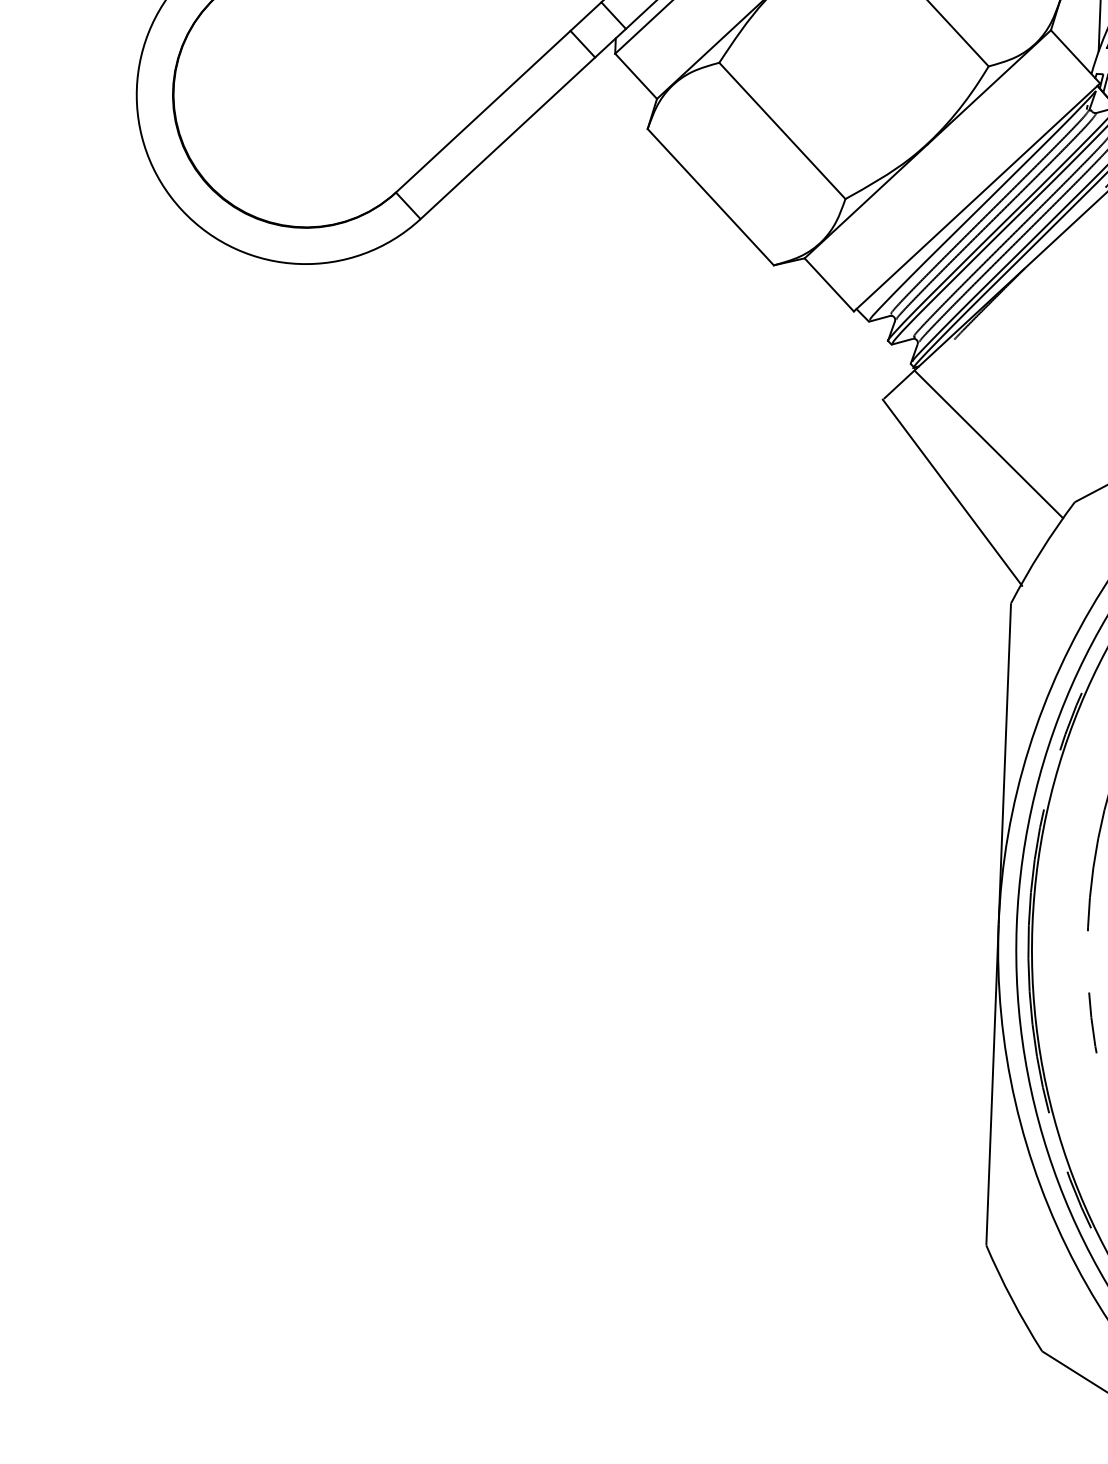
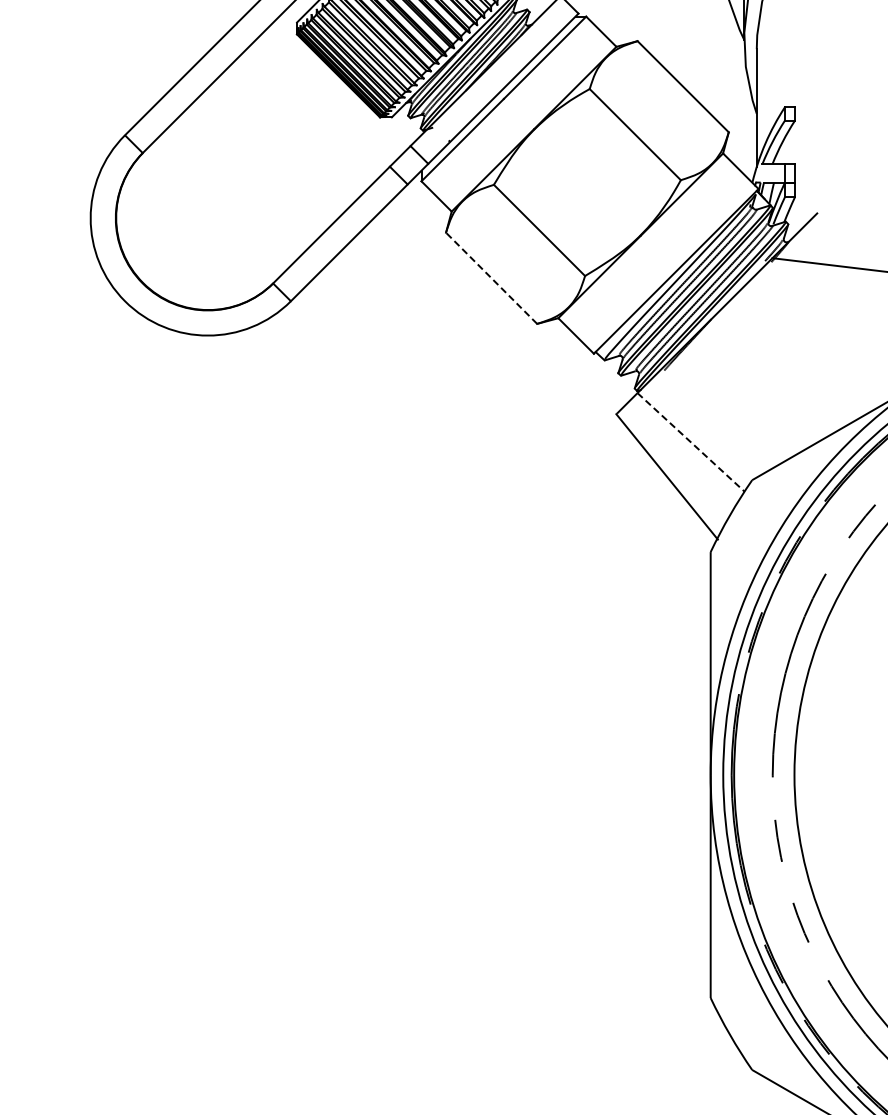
line: (710, 196) -> (491, 277), solid -> dashed
line: (989, 444) -> (691, 442), solid -> dashed

